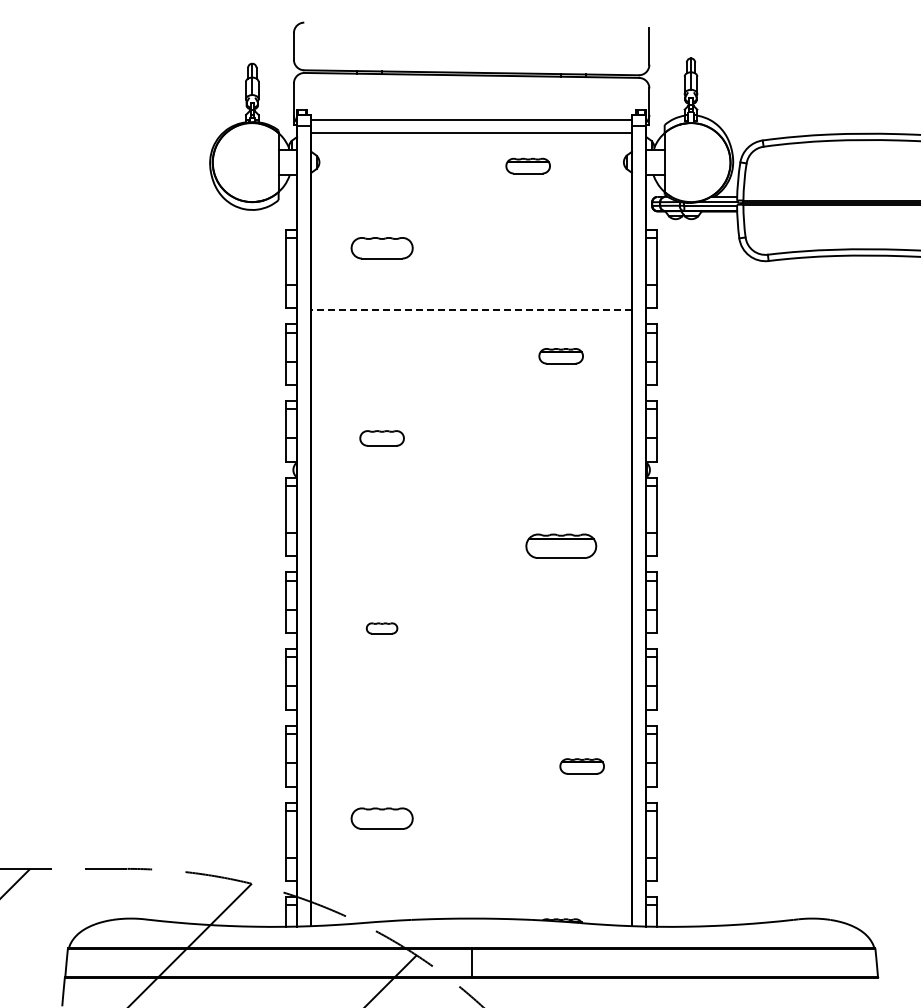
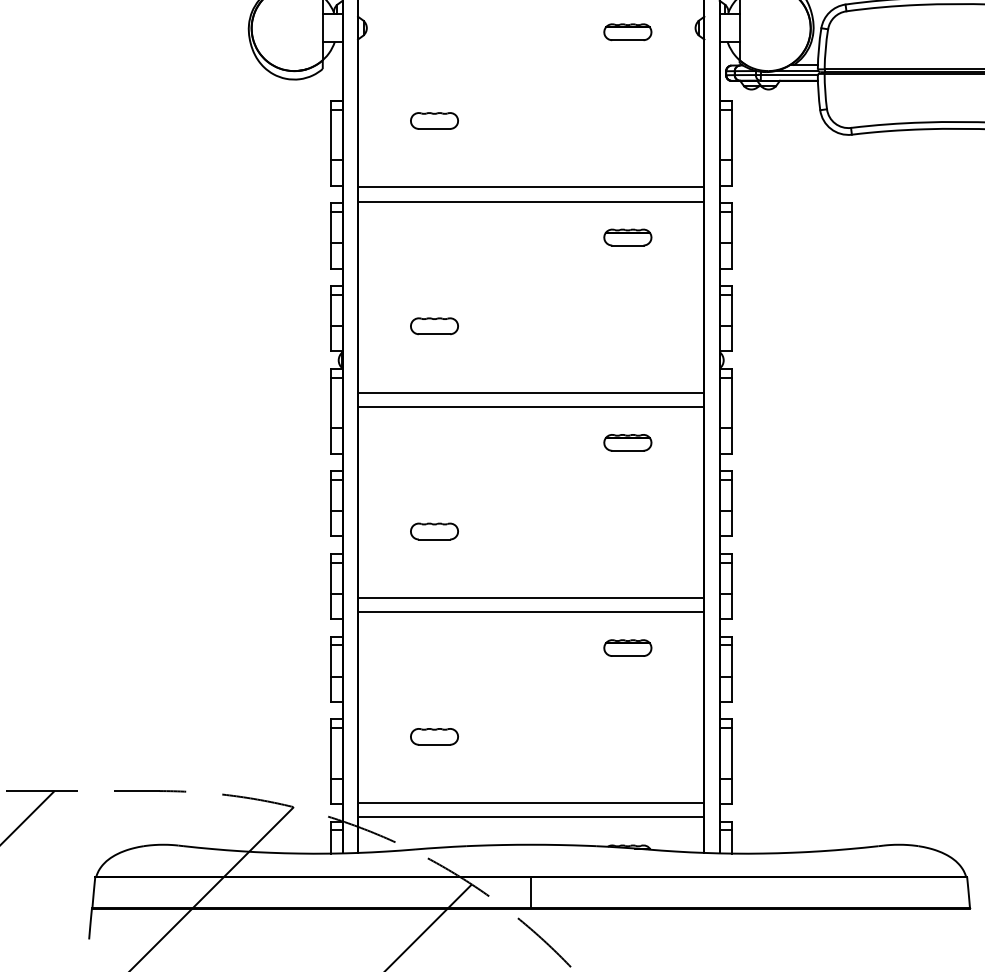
part: (527, 165) -> (627, 31), moved
part: (381, 248) -> (433, 121), size x0.71
line: (471, 309) -> (531, 187), dashed -> solid
line: (471, 322) -> (531, 201), added
line: (471, 499) -> (531, 392), added
line: (471, 513) -> (531, 407), added
part: (560, 546) -> (627, 442), size x0.62
part: (381, 628) -> (433, 531), size x1.43
line: (471, 689) -> (531, 597), added
line: (471, 703) -> (531, 612), added
part: (581, 766) -> (627, 648), moved
part: (381, 818) -> (433, 736), size x0.71
line: (471, 880) -> (531, 803), added
line: (471, 893) -> (531, 817), added

